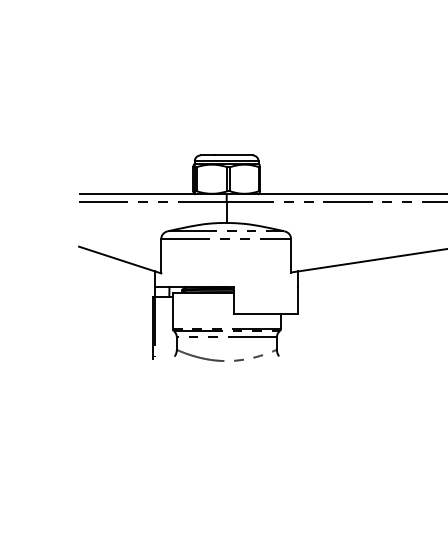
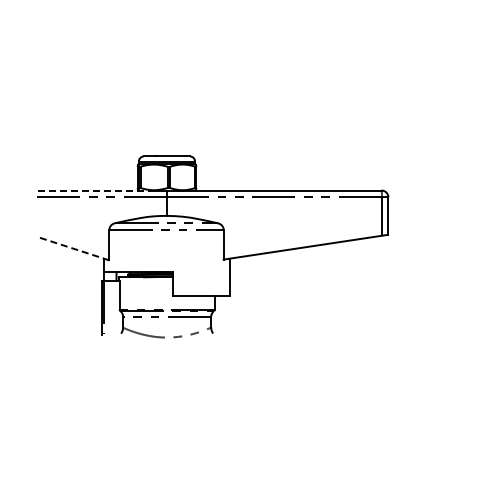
line: (144, 194) -> (94, 190), solid -> dashed
line: (119, 259) -> (72, 248), solid -> dashed

